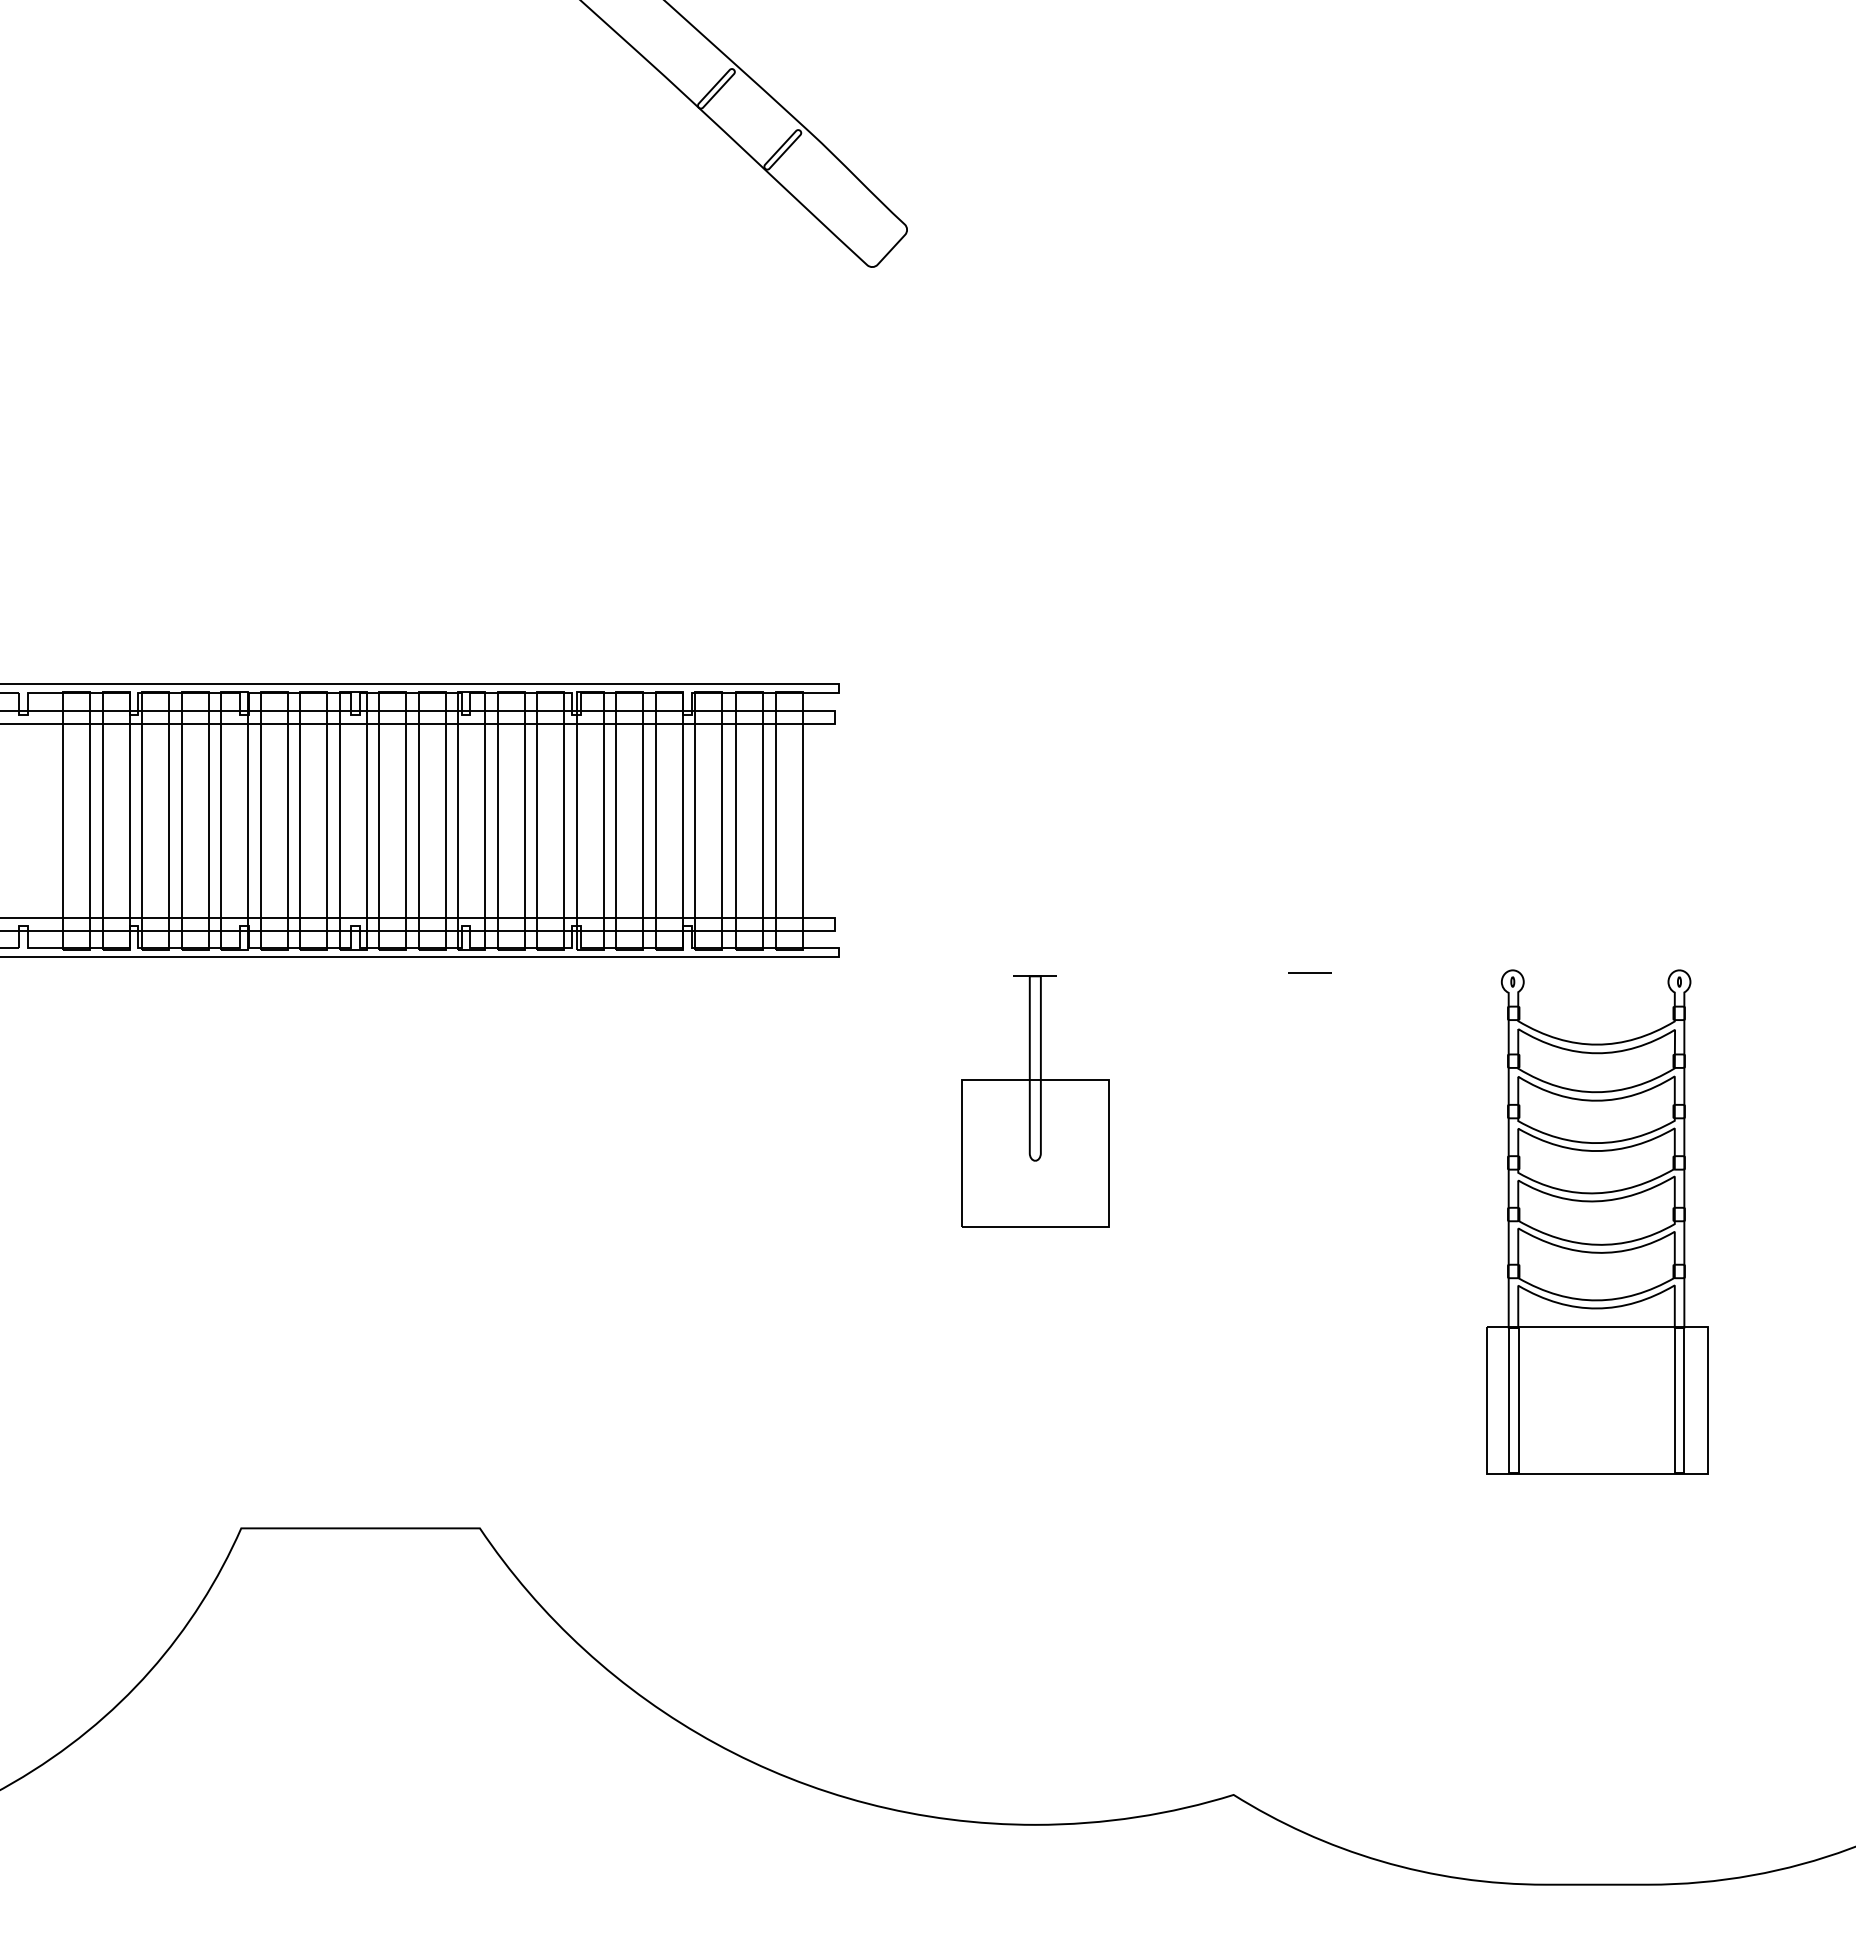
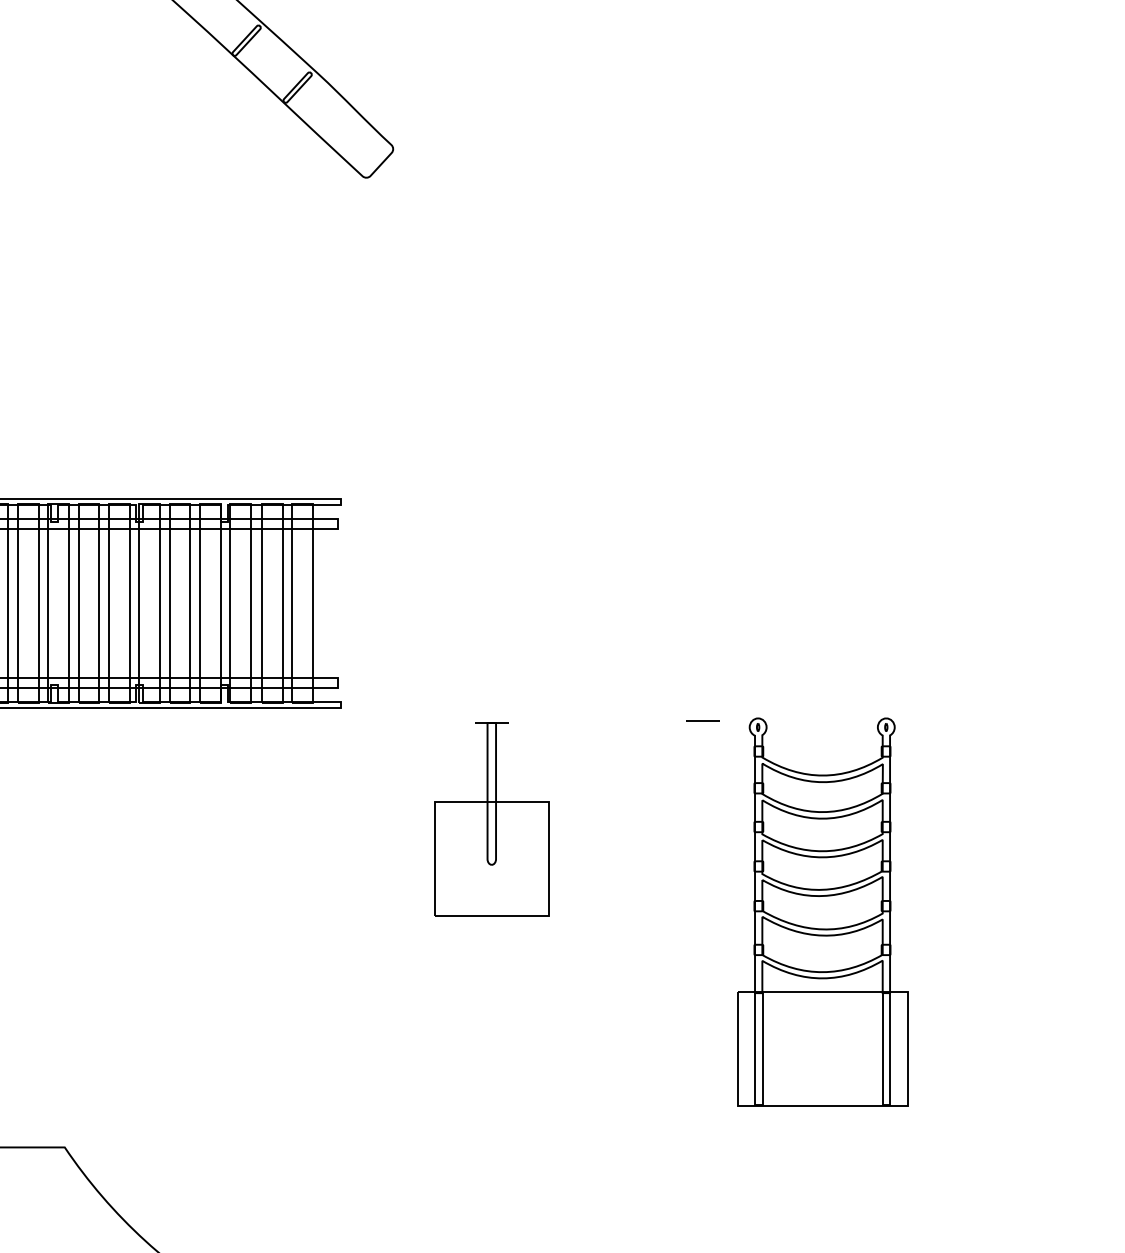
part: (1597, 1221) -> (823, 911), moved

